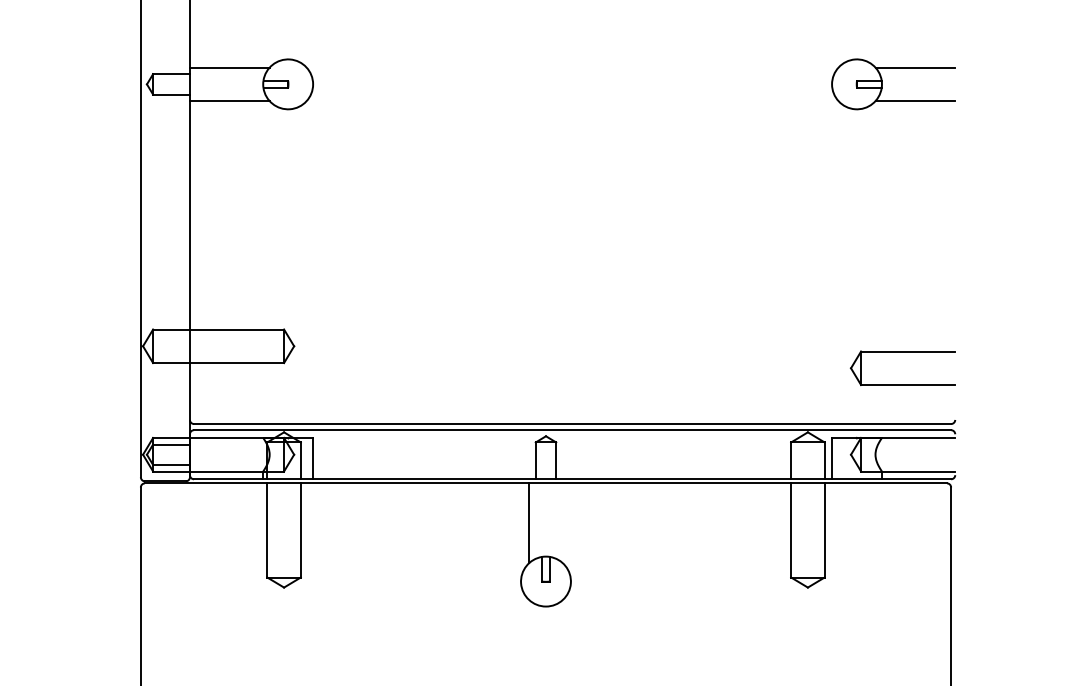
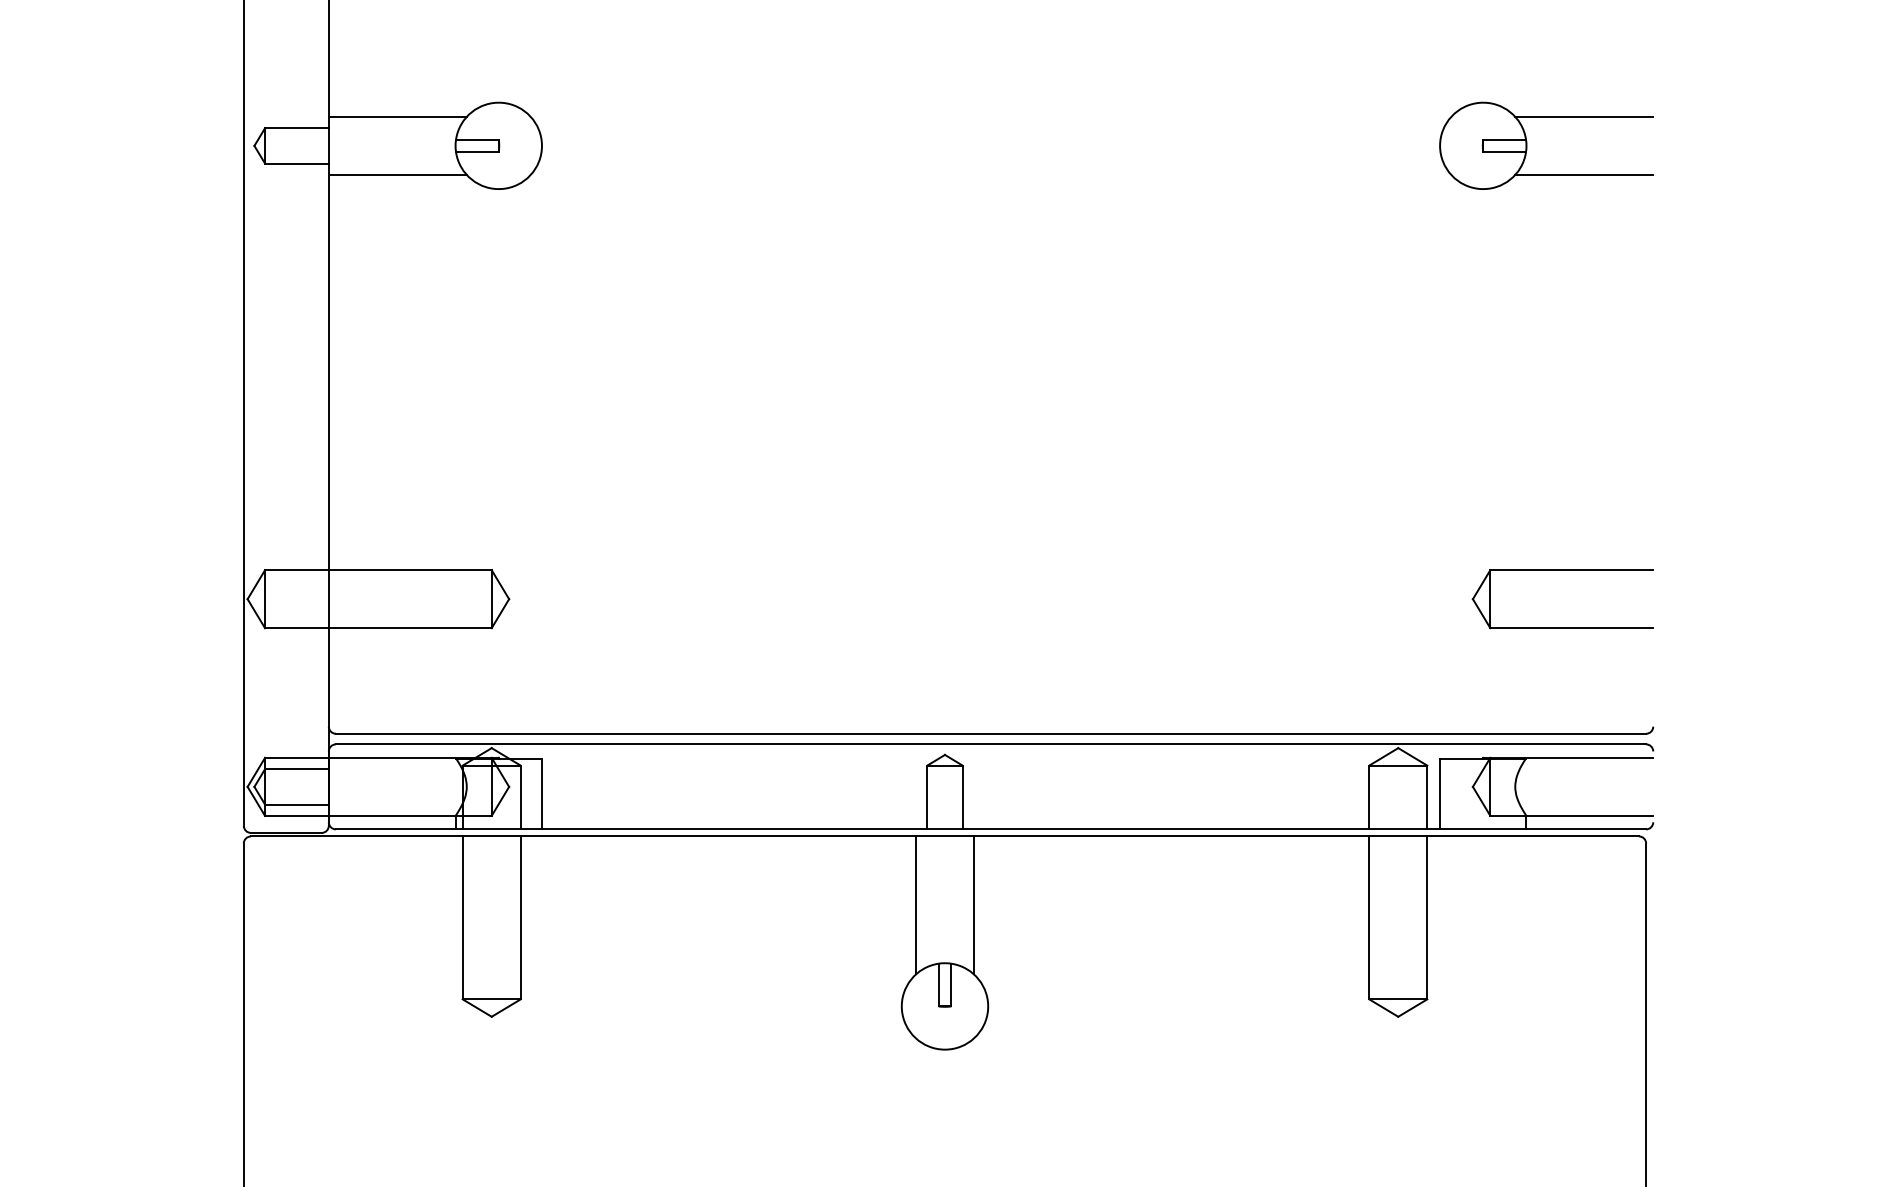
part: (902, 352) -> (1561, 571), moved
line: (562, 523) -> (973, 905), added

